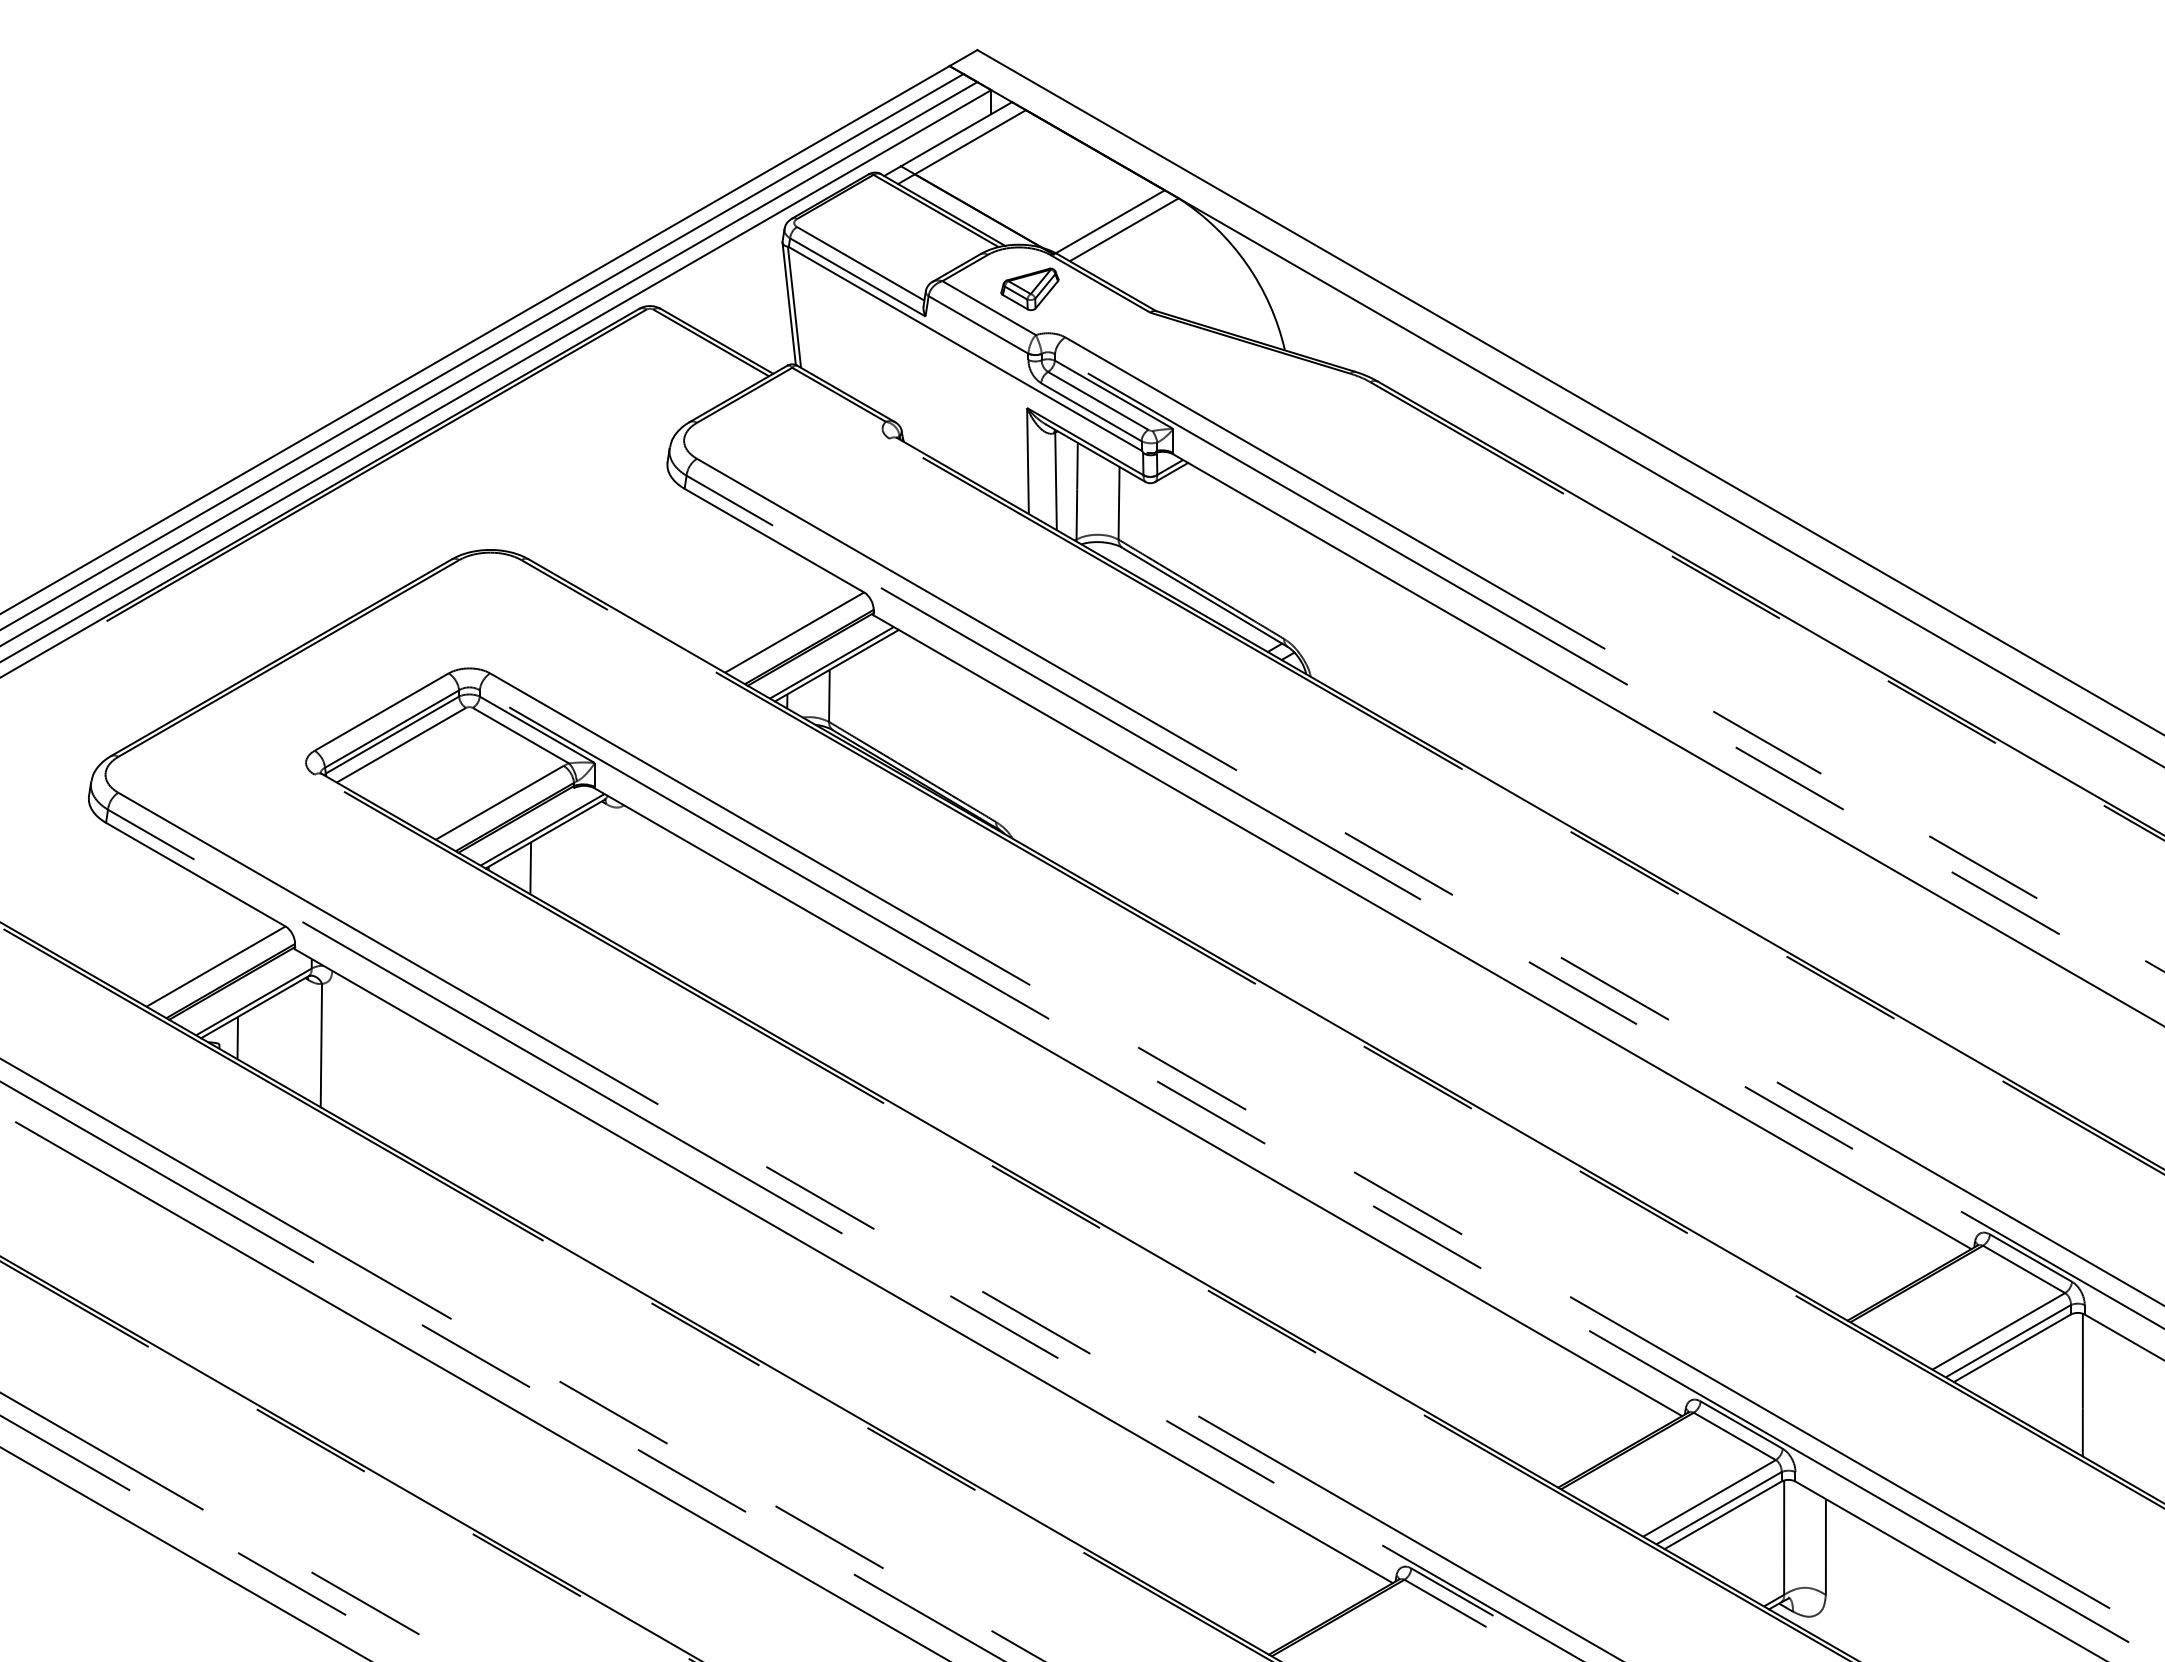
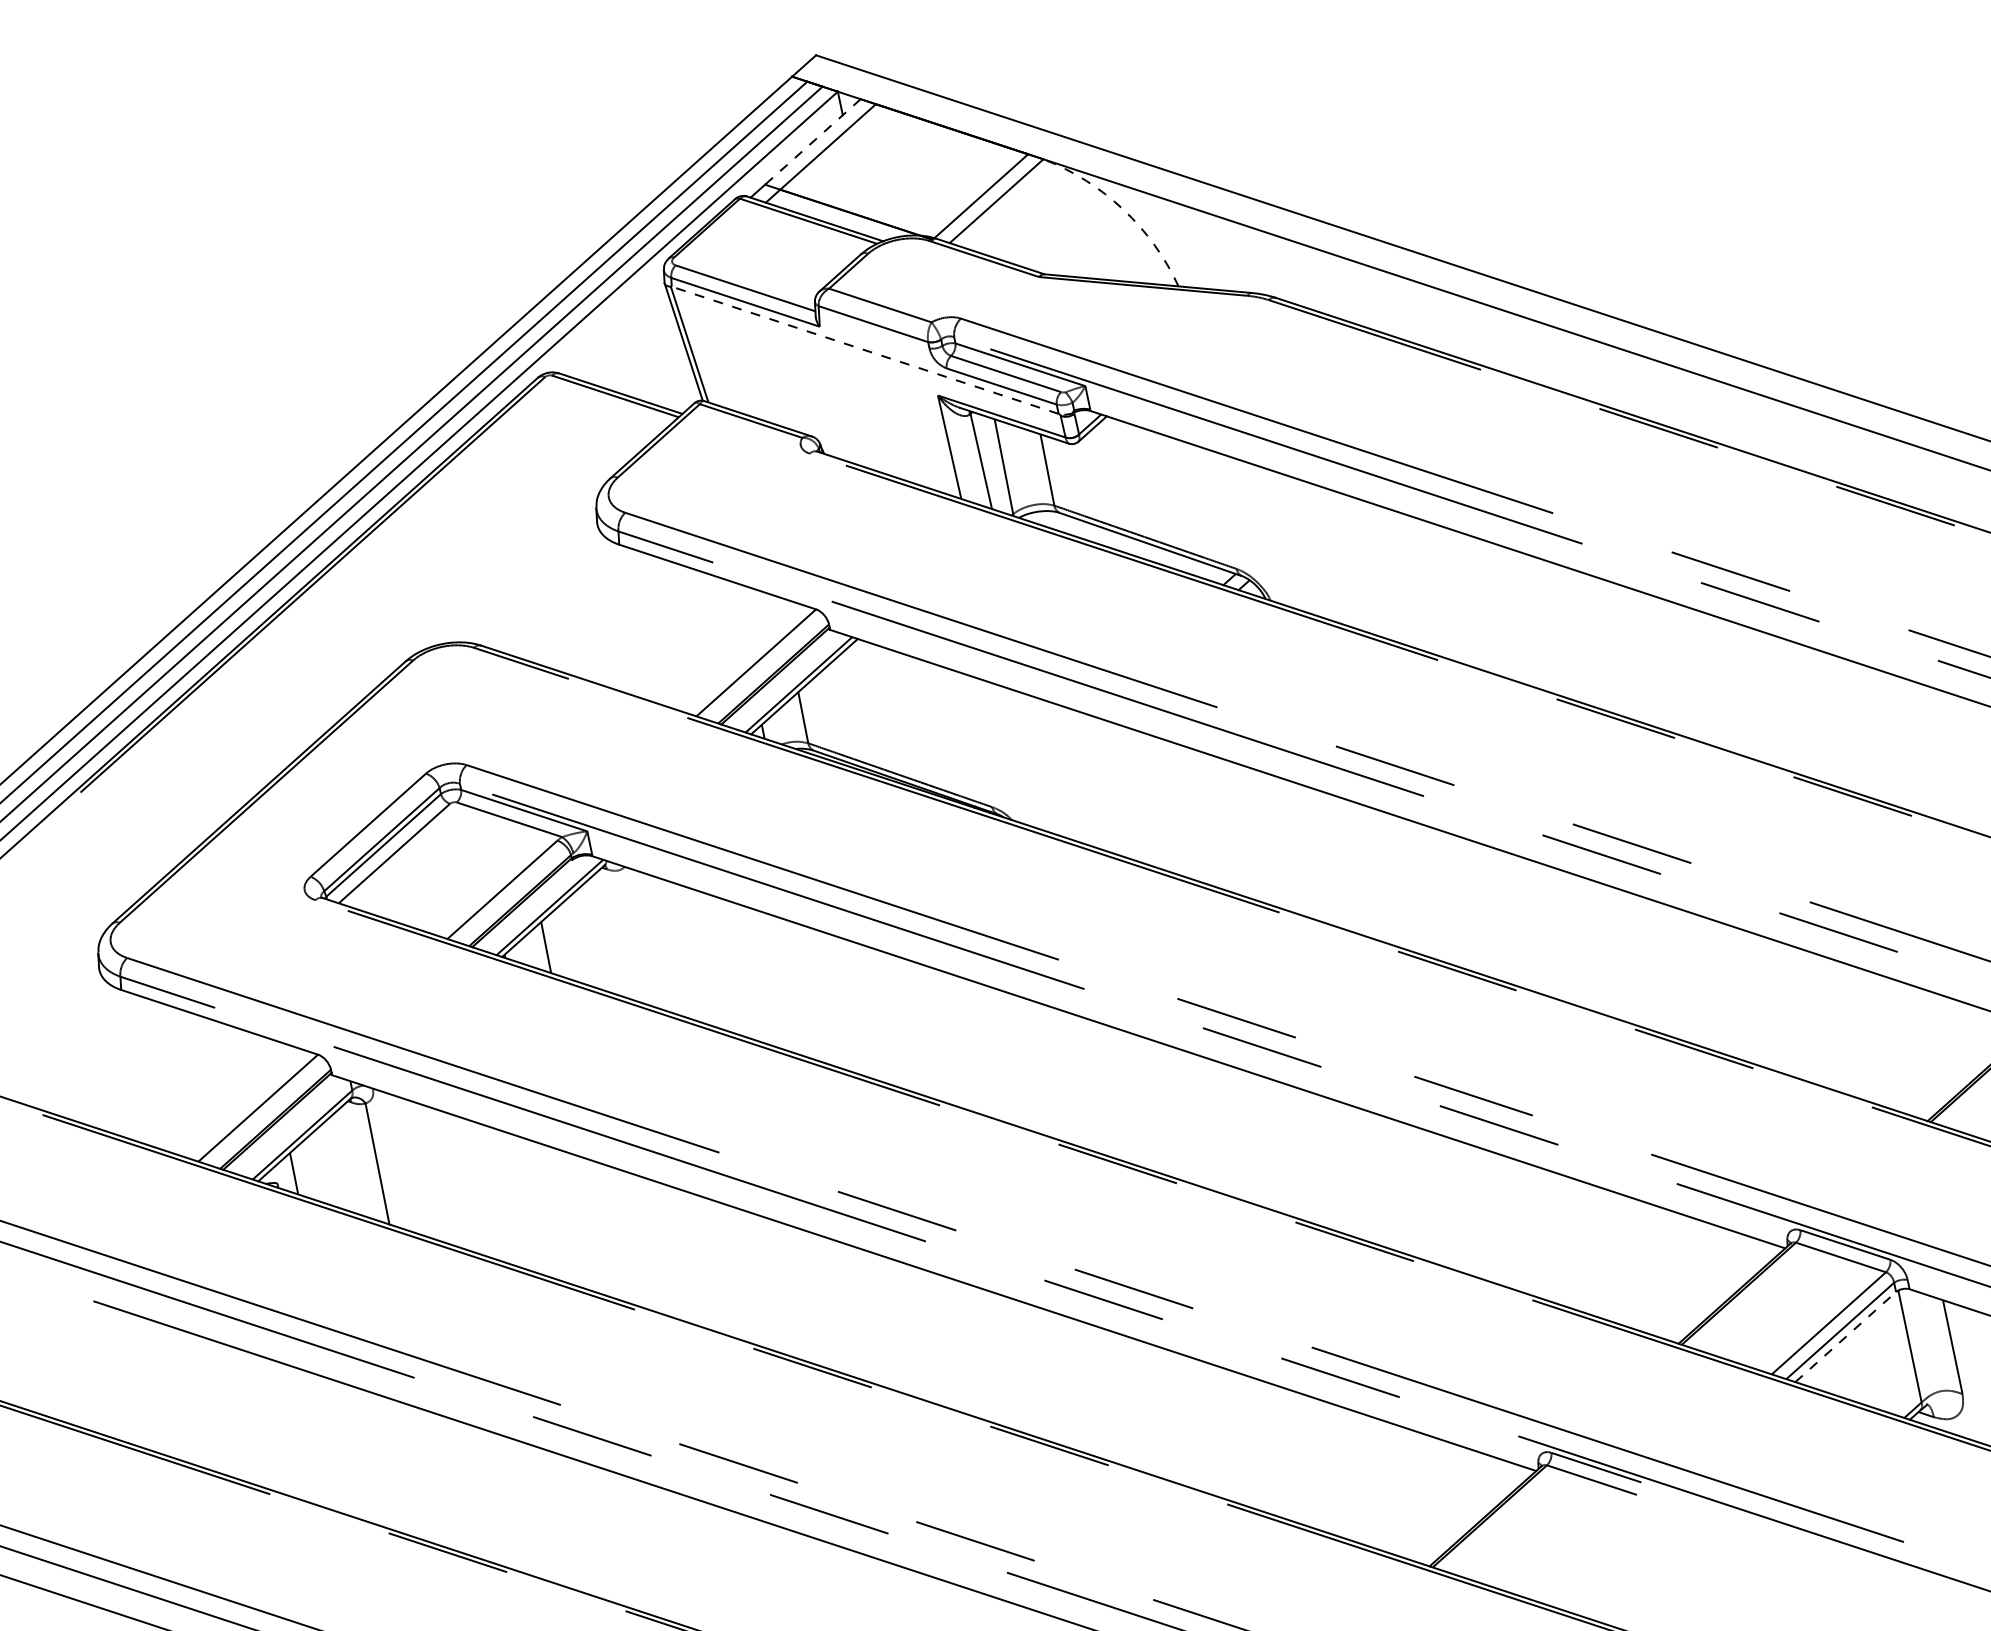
line: (956, 134) -> (812, 142), solid -> dashed
arc: (1246, 264) -> (1123, 210), solid -> dashed
part: (1029, 288) -> (915, 278), removed
line: (965, 348) -> (865, 349), solid -> dashed
line: (1723, 1515) -> (1846, 1337), solid -> dashed

